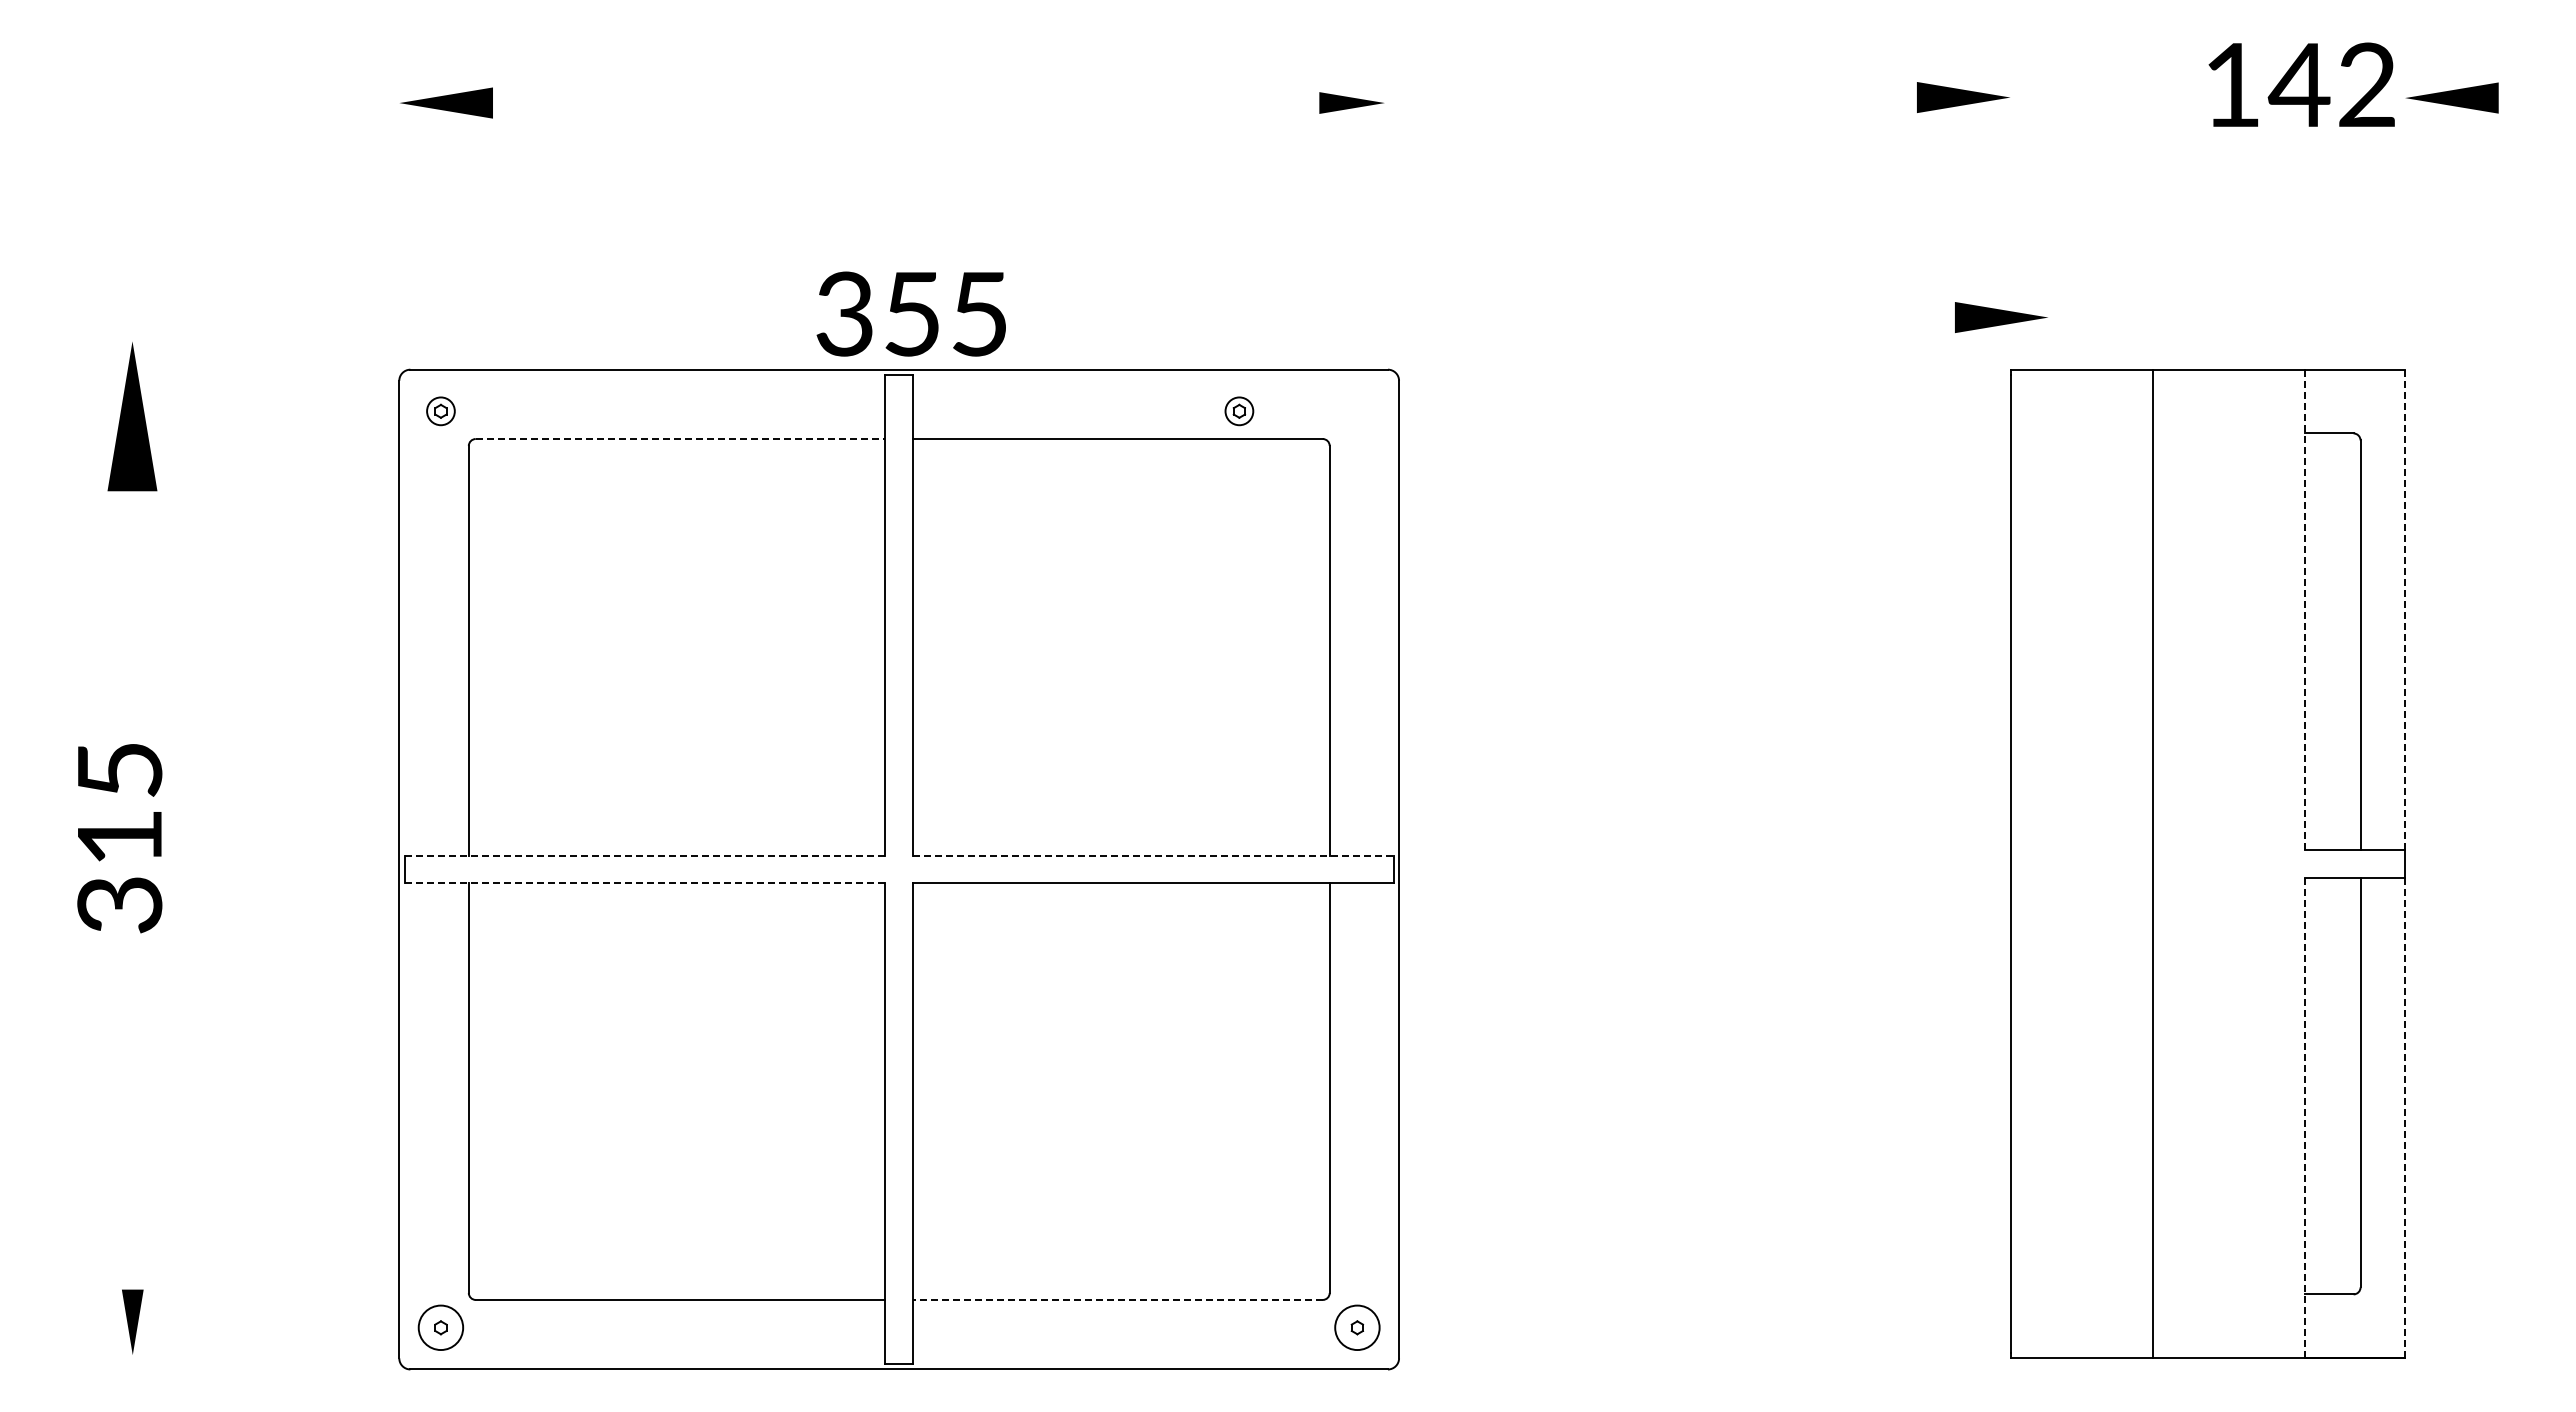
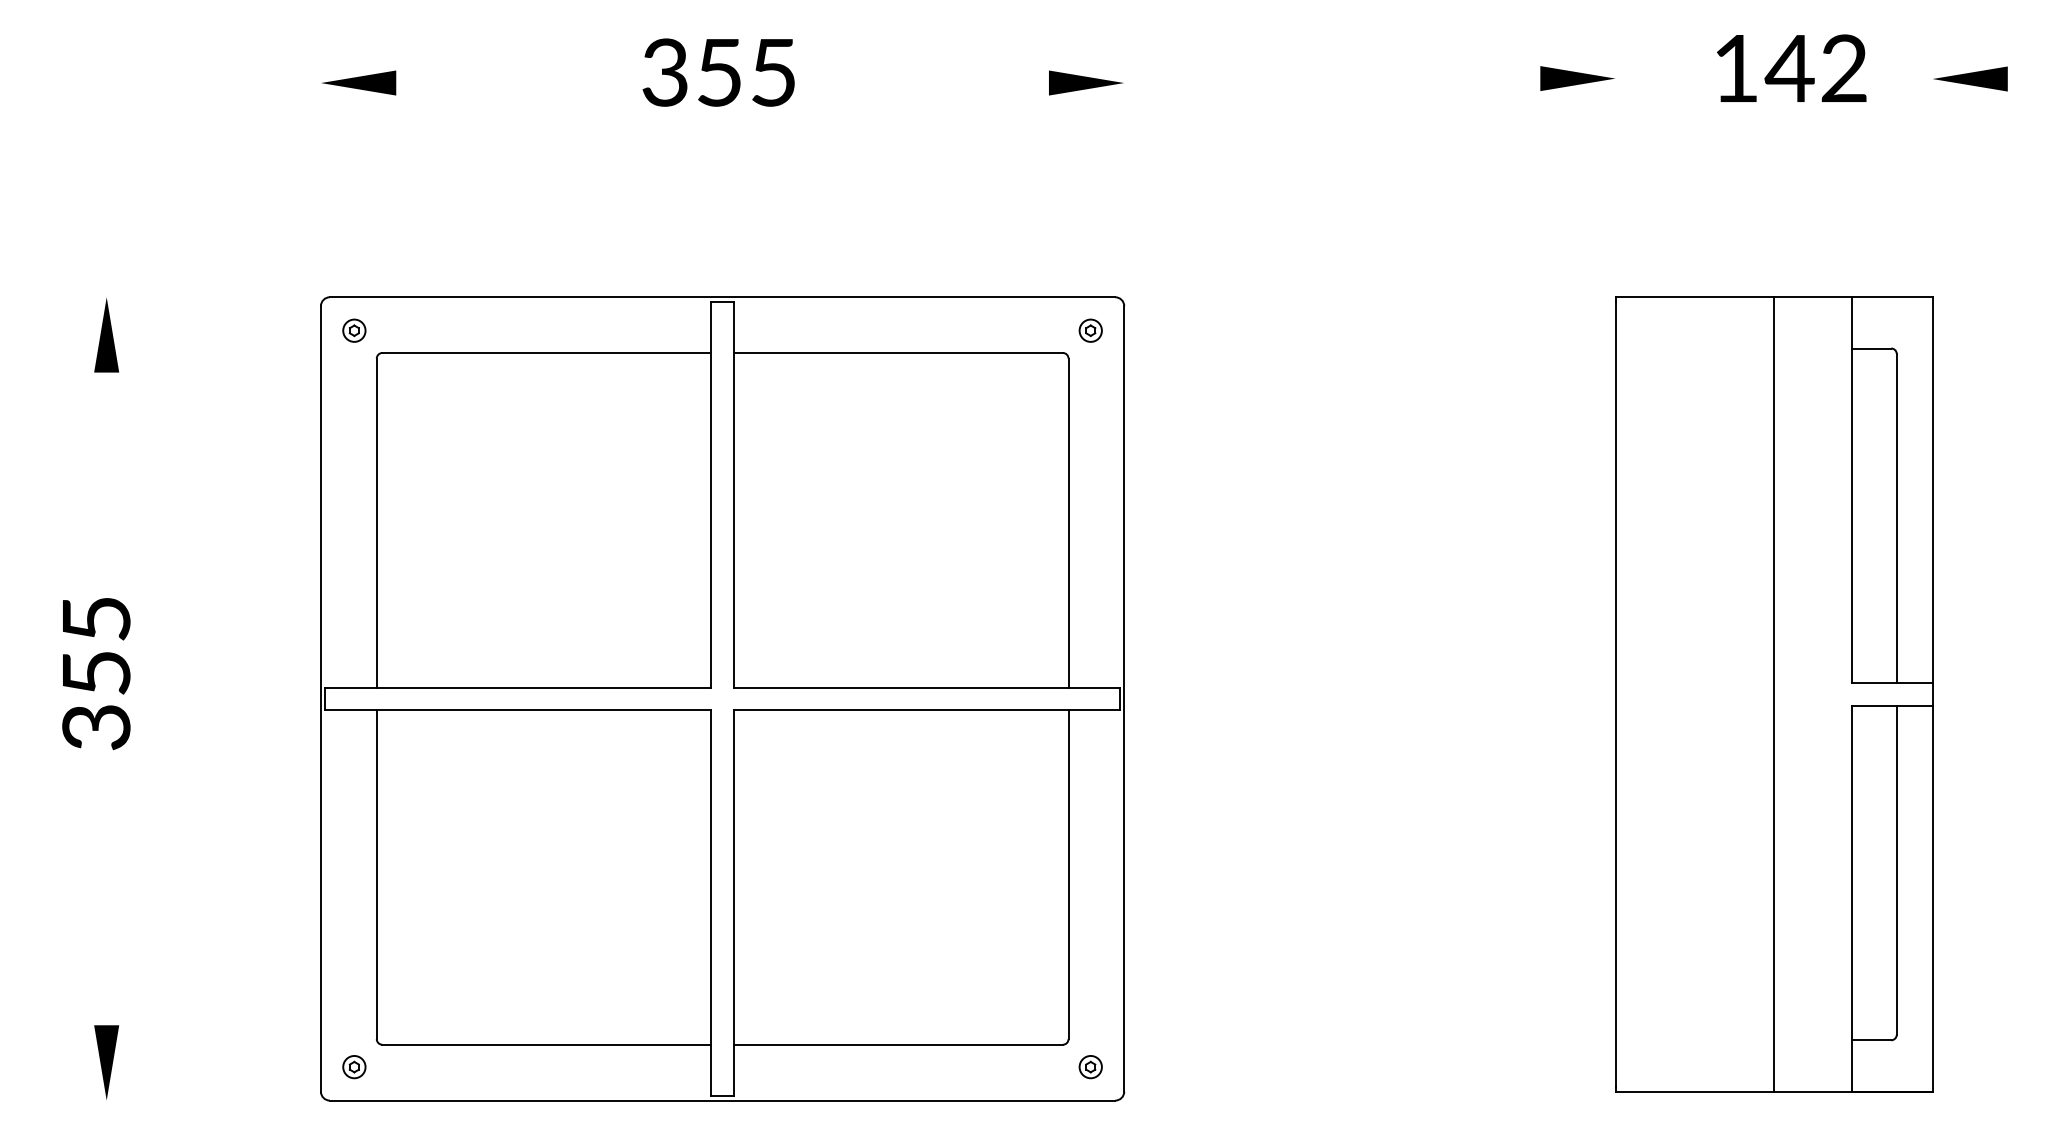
text: (2301, 84) -> (1791, 68), moved
part: (1351, 102) -> (1086, 82), size x1.43
text: (910, 313) -> (718, 72), moved
part: (2001, 317) -> (1608, 255), removed
part: (1239, 411) -> (1090, 330), moved
part: (132, 416) -> (106, 334), size x0.62
line: (680, 439) -> (546, 353), dashed -> solid
line: (2305, 610) -> (1852, 490), dashed -> solid
line: (2404, 610) -> (1932, 490), dashed -> solid
text: (120, 837) -> (96, 673), 315 -> 355
line: (645, 855) -> (518, 687), dashed -> solid
line: (1153, 855) -> (926, 687), dashed -> solid
line: (2152, 863) -> (1773, 694), moved
line: (644, 883) -> (517, 710), dashed -> solid
line: (2404, 1117) -> (1932, 898), dashed -> solid
line: (2305, 1118) -> (1852, 898), dashed -> solid
line: (1117, 1299) -> (898, 1044), dashed -> solid
part: (132, 1321) -> (106, 1062), size x1.43
circle: (440, 1327) -> (354, 1066), size x0.62
circle: (1357, 1327) -> (1090, 1066), size x0.62

